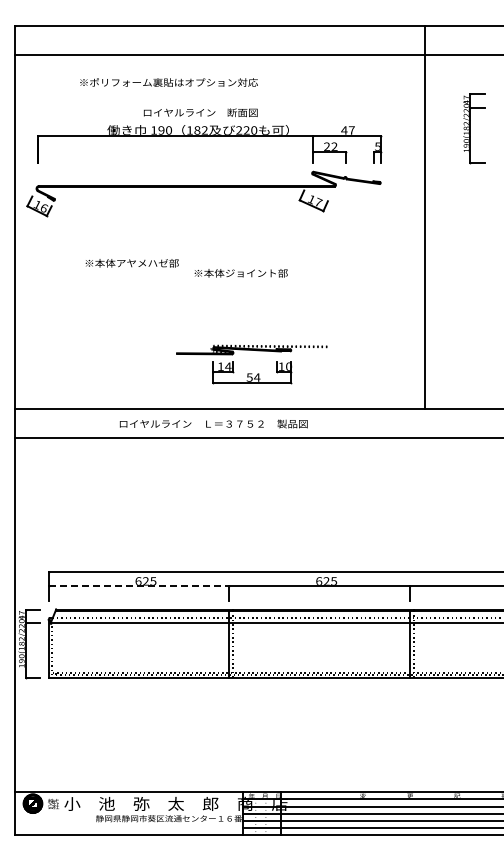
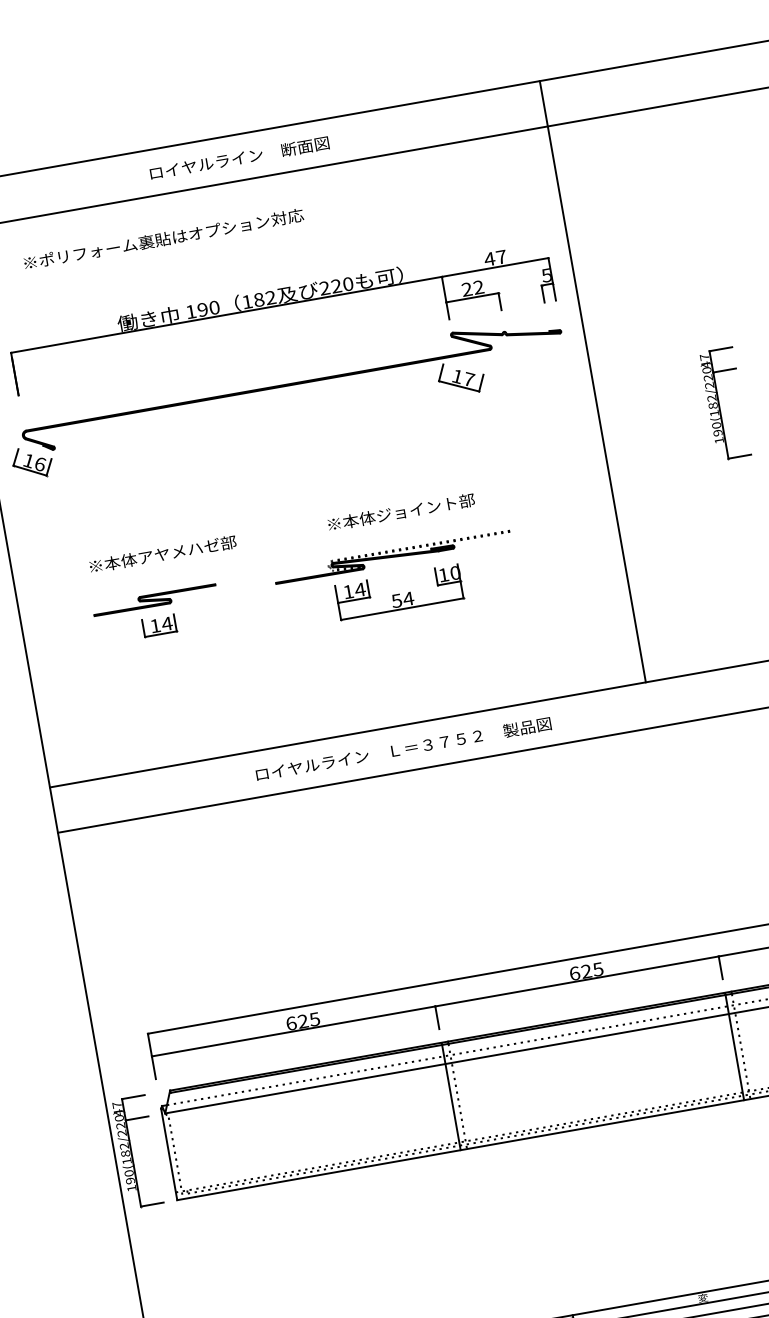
text: (168, 82) -> (162, 239), moved
text: (200, 112) -> (239, 157), moved
part: (474, 128) -> (725, 403), moved
line: (424, 217) -> (592, 381), moved
text: (131, 263) -> (161, 554), moved
text: (240, 273) -> (400, 512), moved
part: (100, 313) -> (157, 613), added
part: (251, 373) -> (398, 594), moved
text: (213, 423) -> (403, 748), moved
line: (139, 586) -> (294, 1031), dashed -> solid

